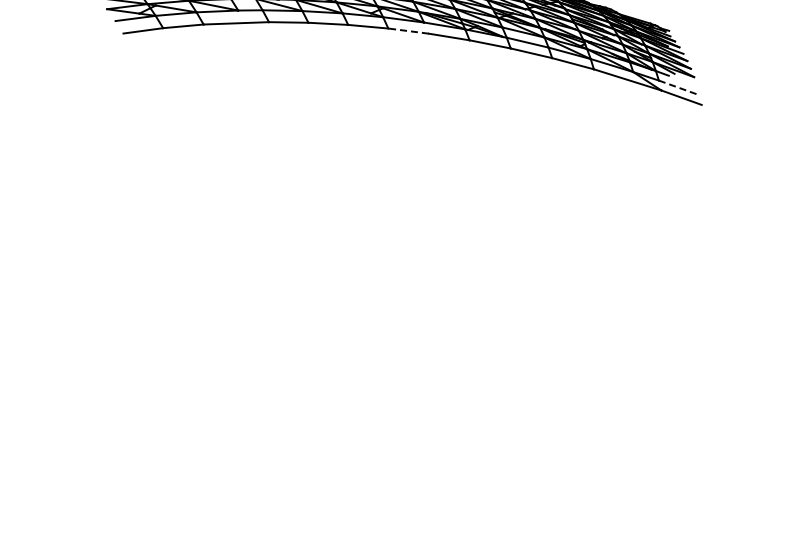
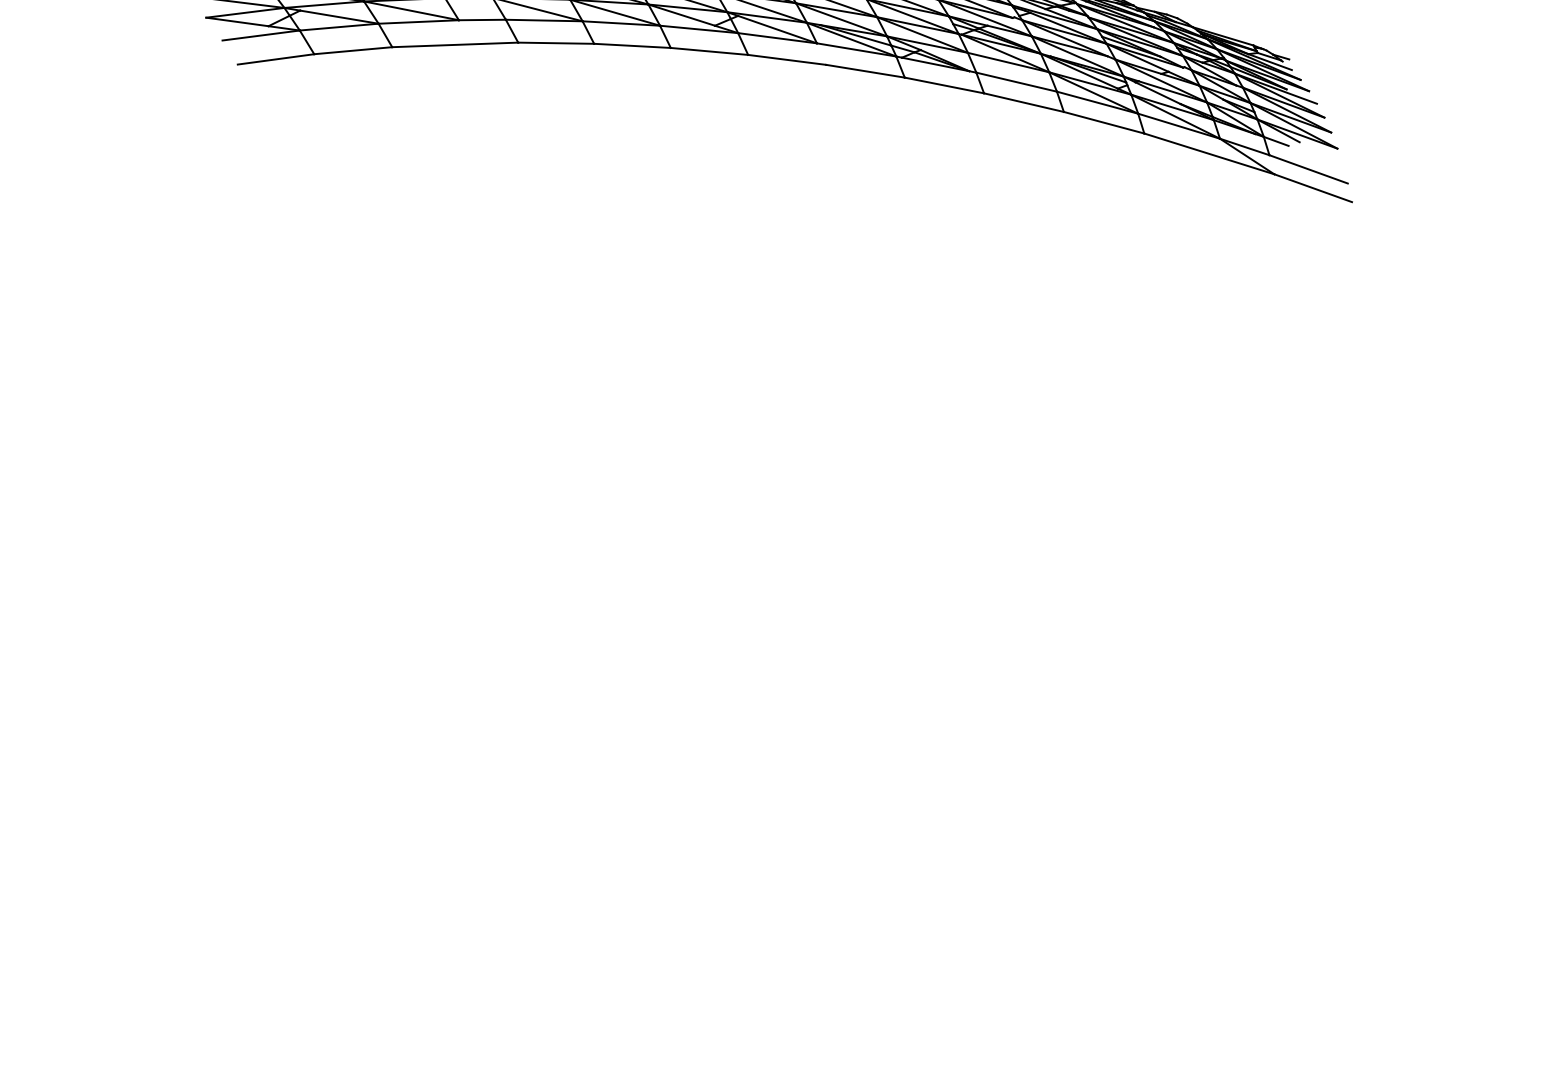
line: (408, 31) -> (786, 60), dashed -> solid
line: (679, 87) -> (1309, 168), dashed -> solid

